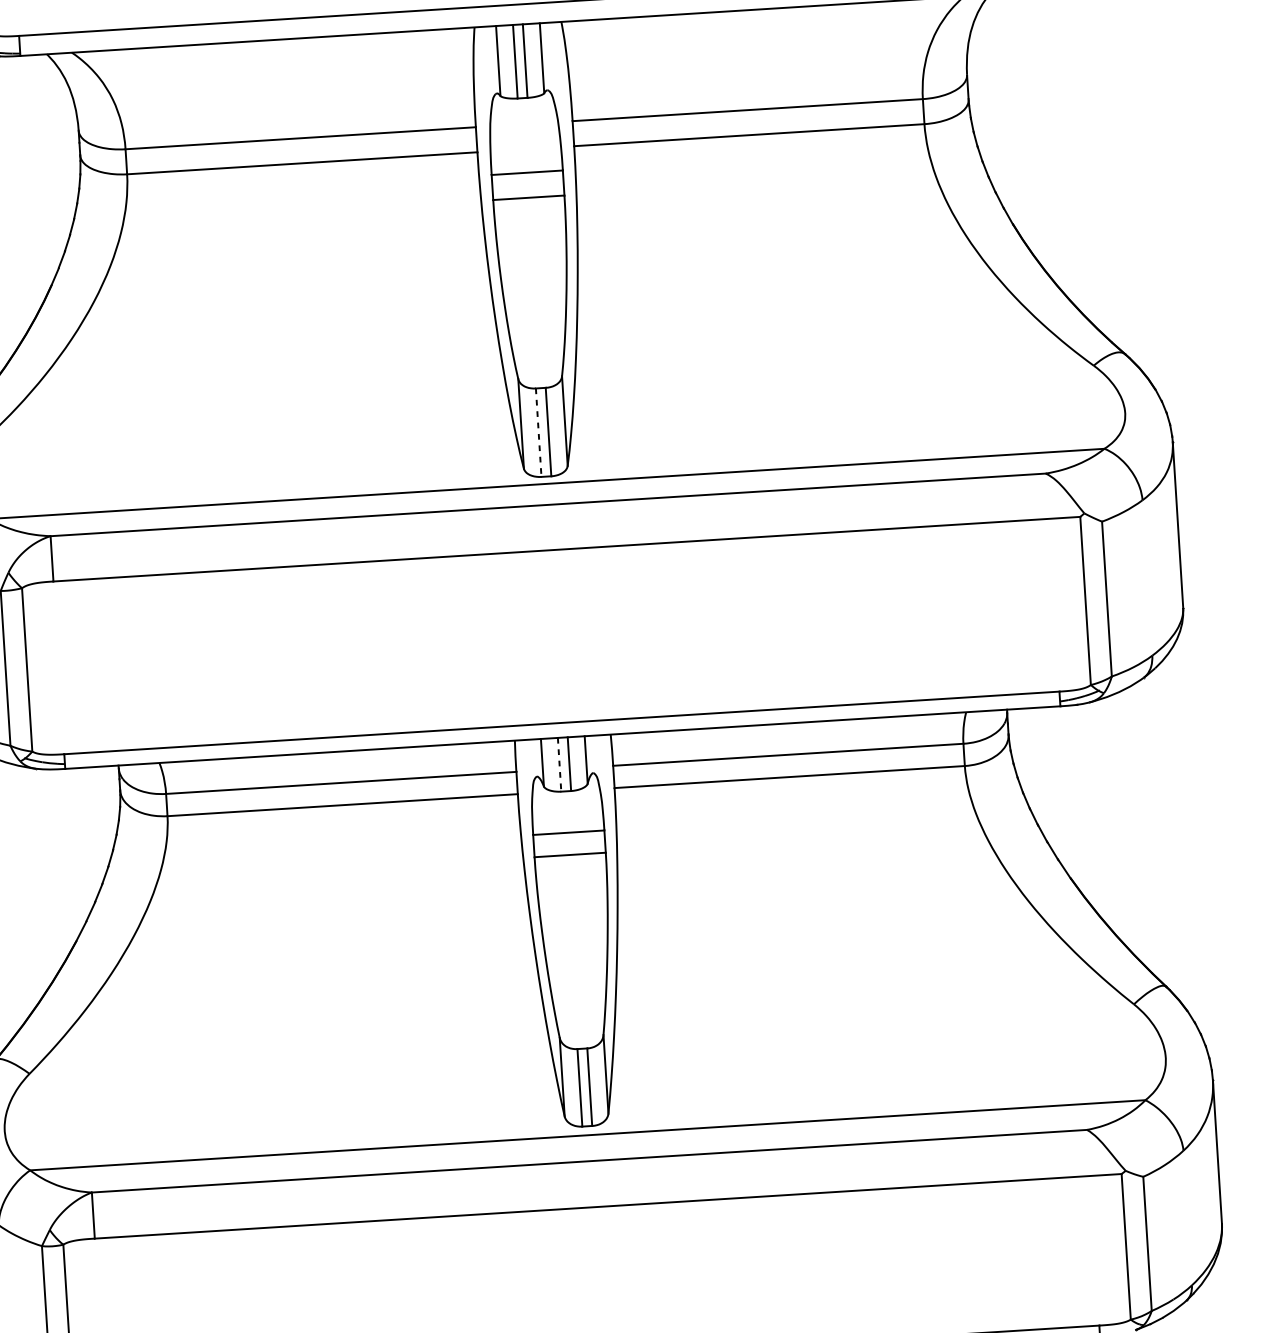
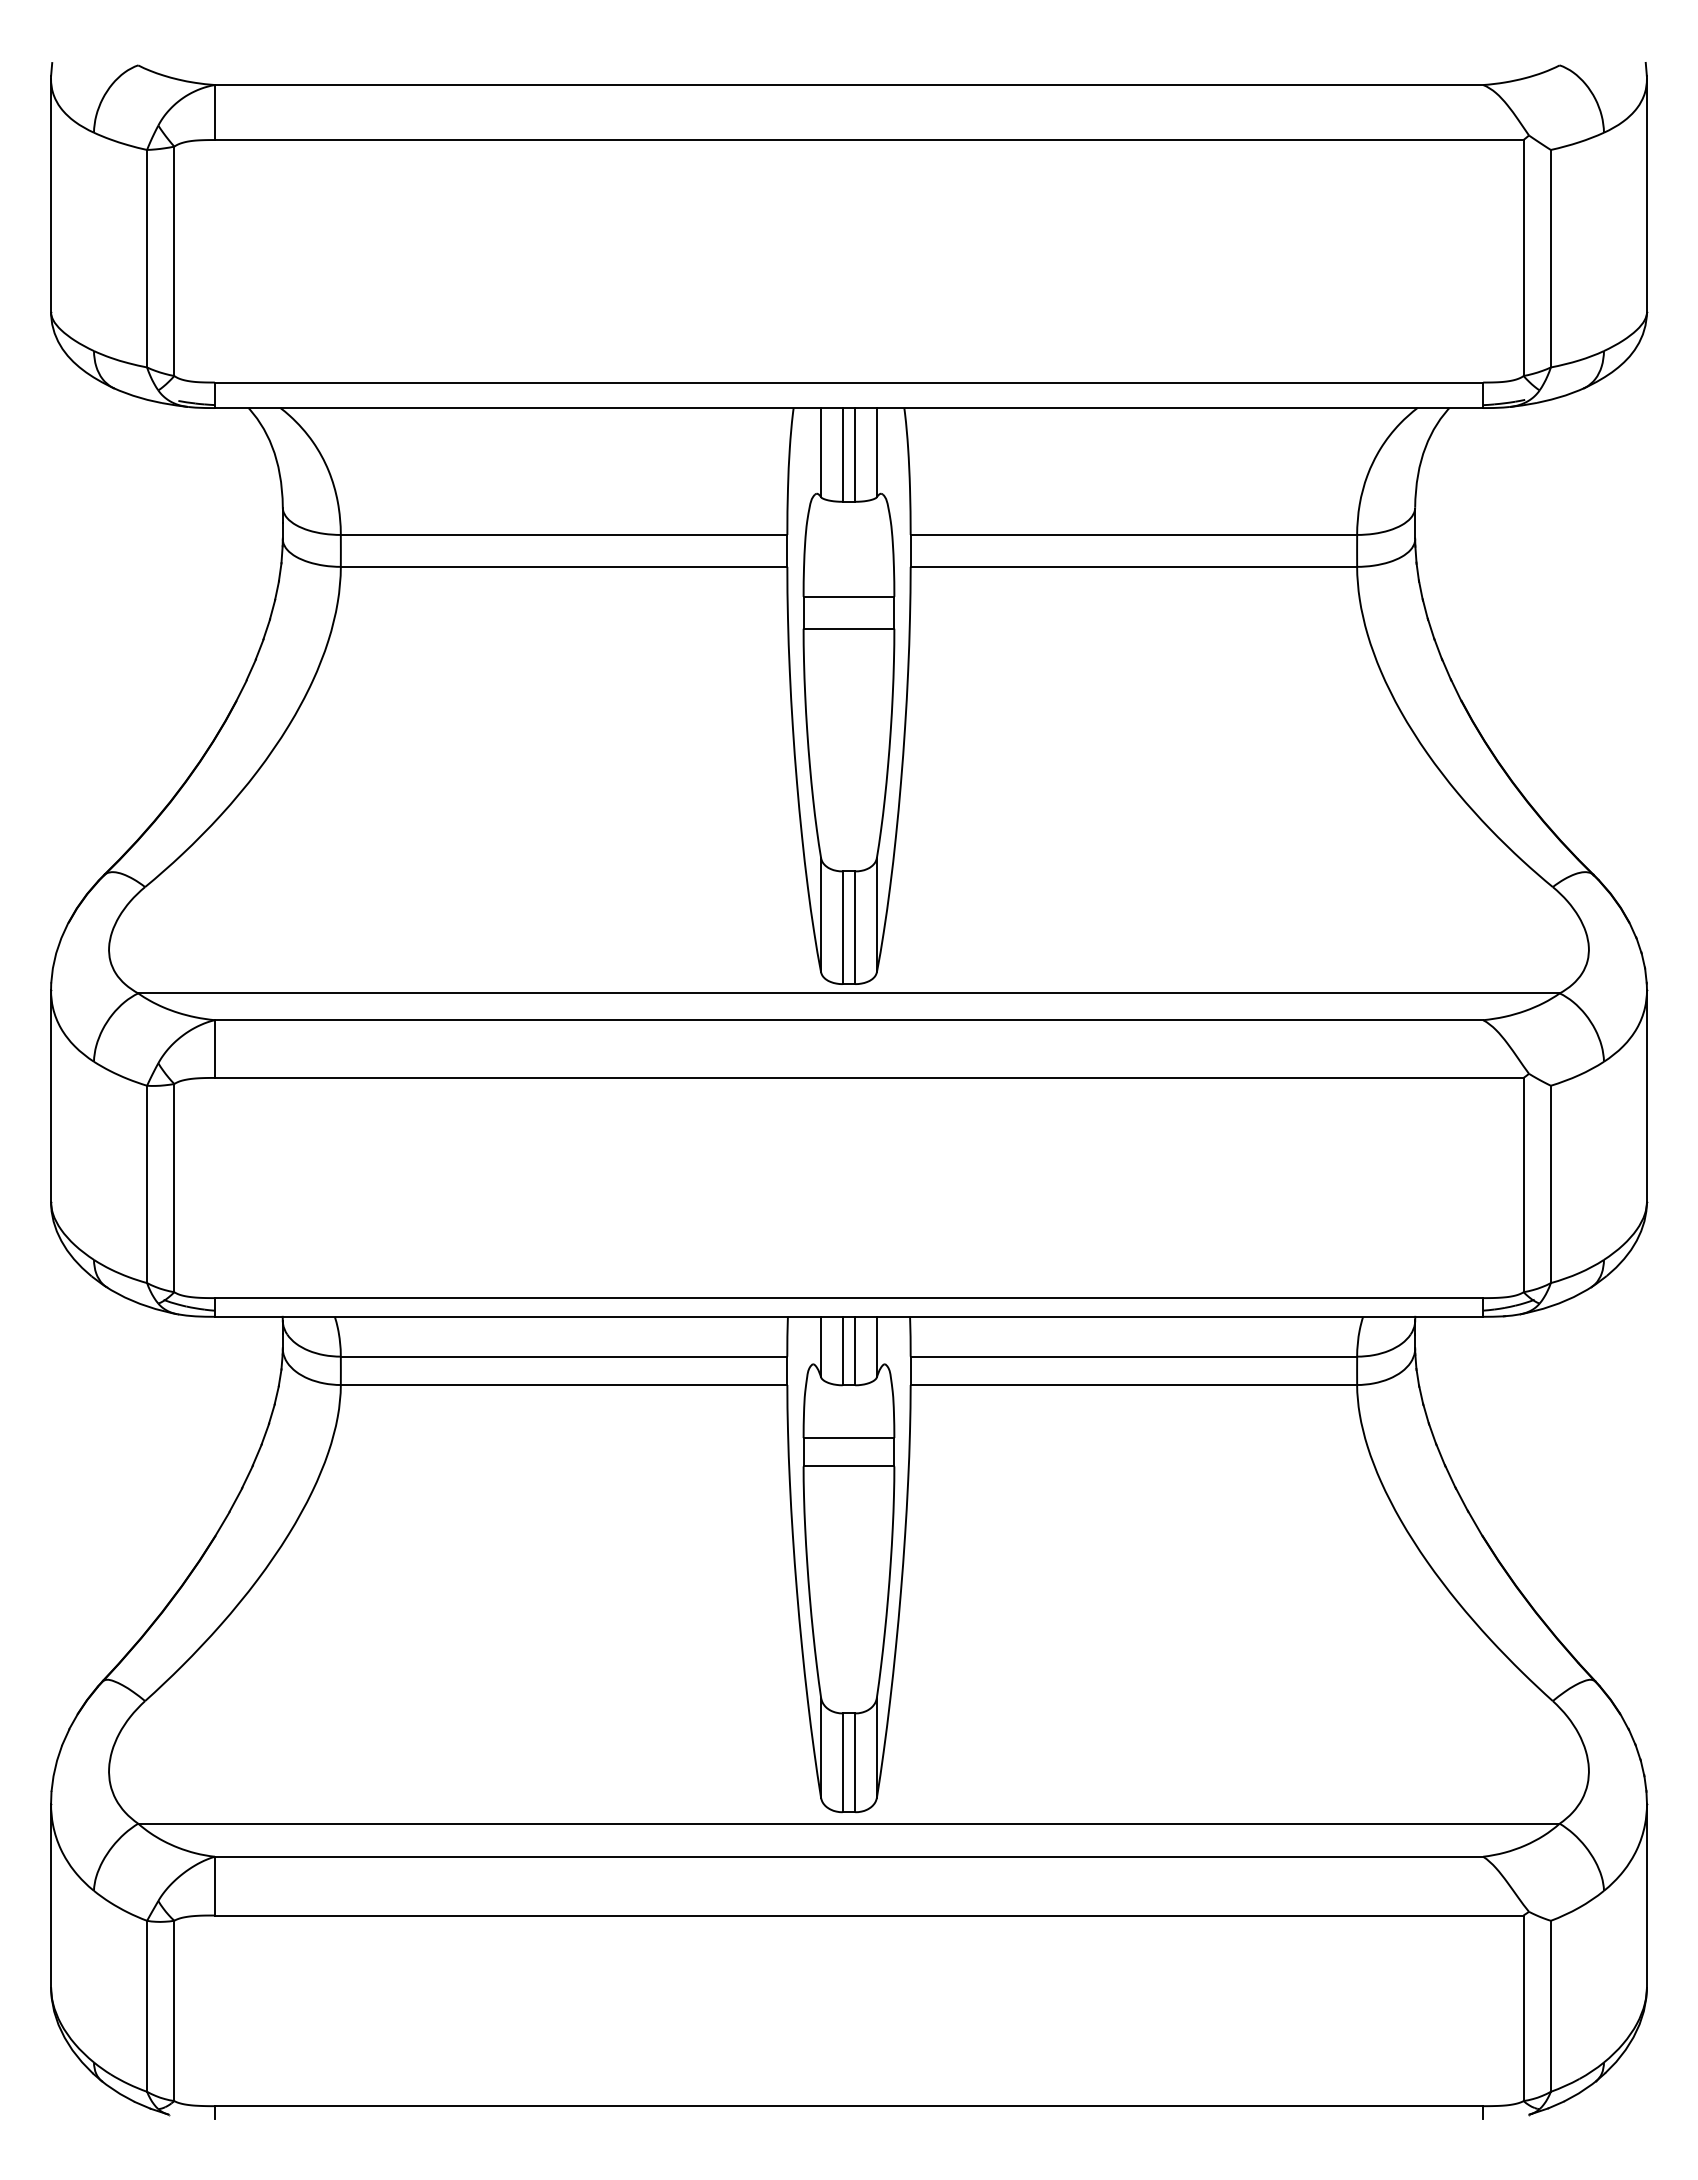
line: (538, 433) -> (842, 928), dashed -> solid
line: (559, 765) -> (842, 1351), dashed -> solid

